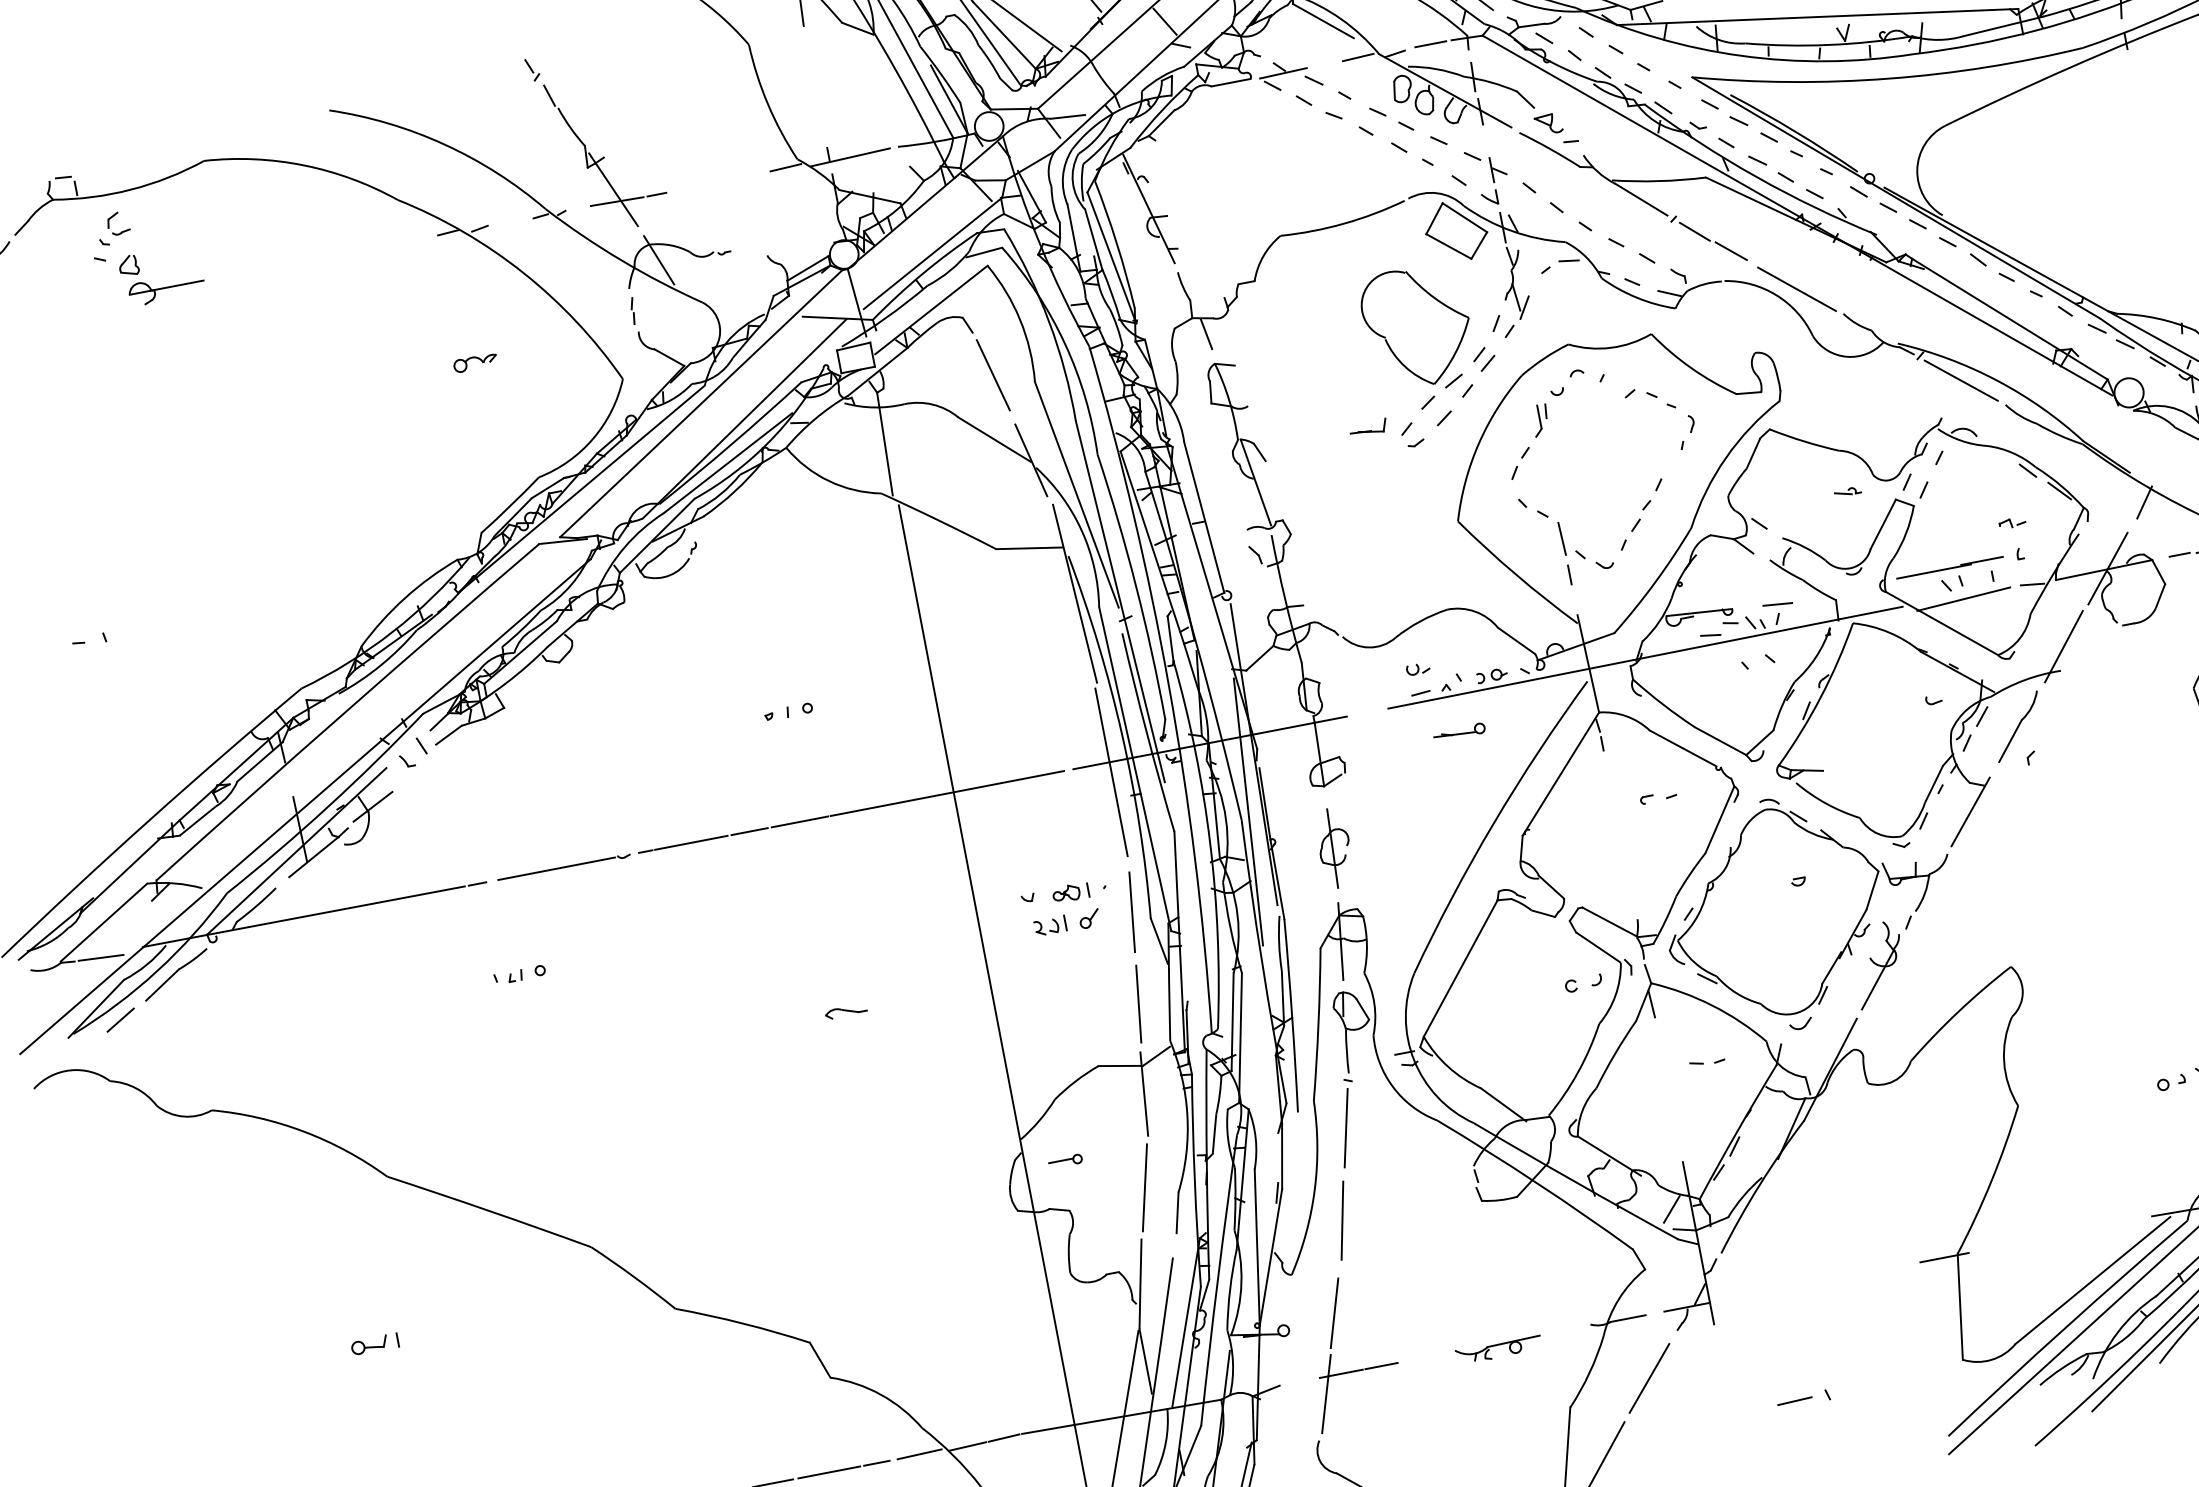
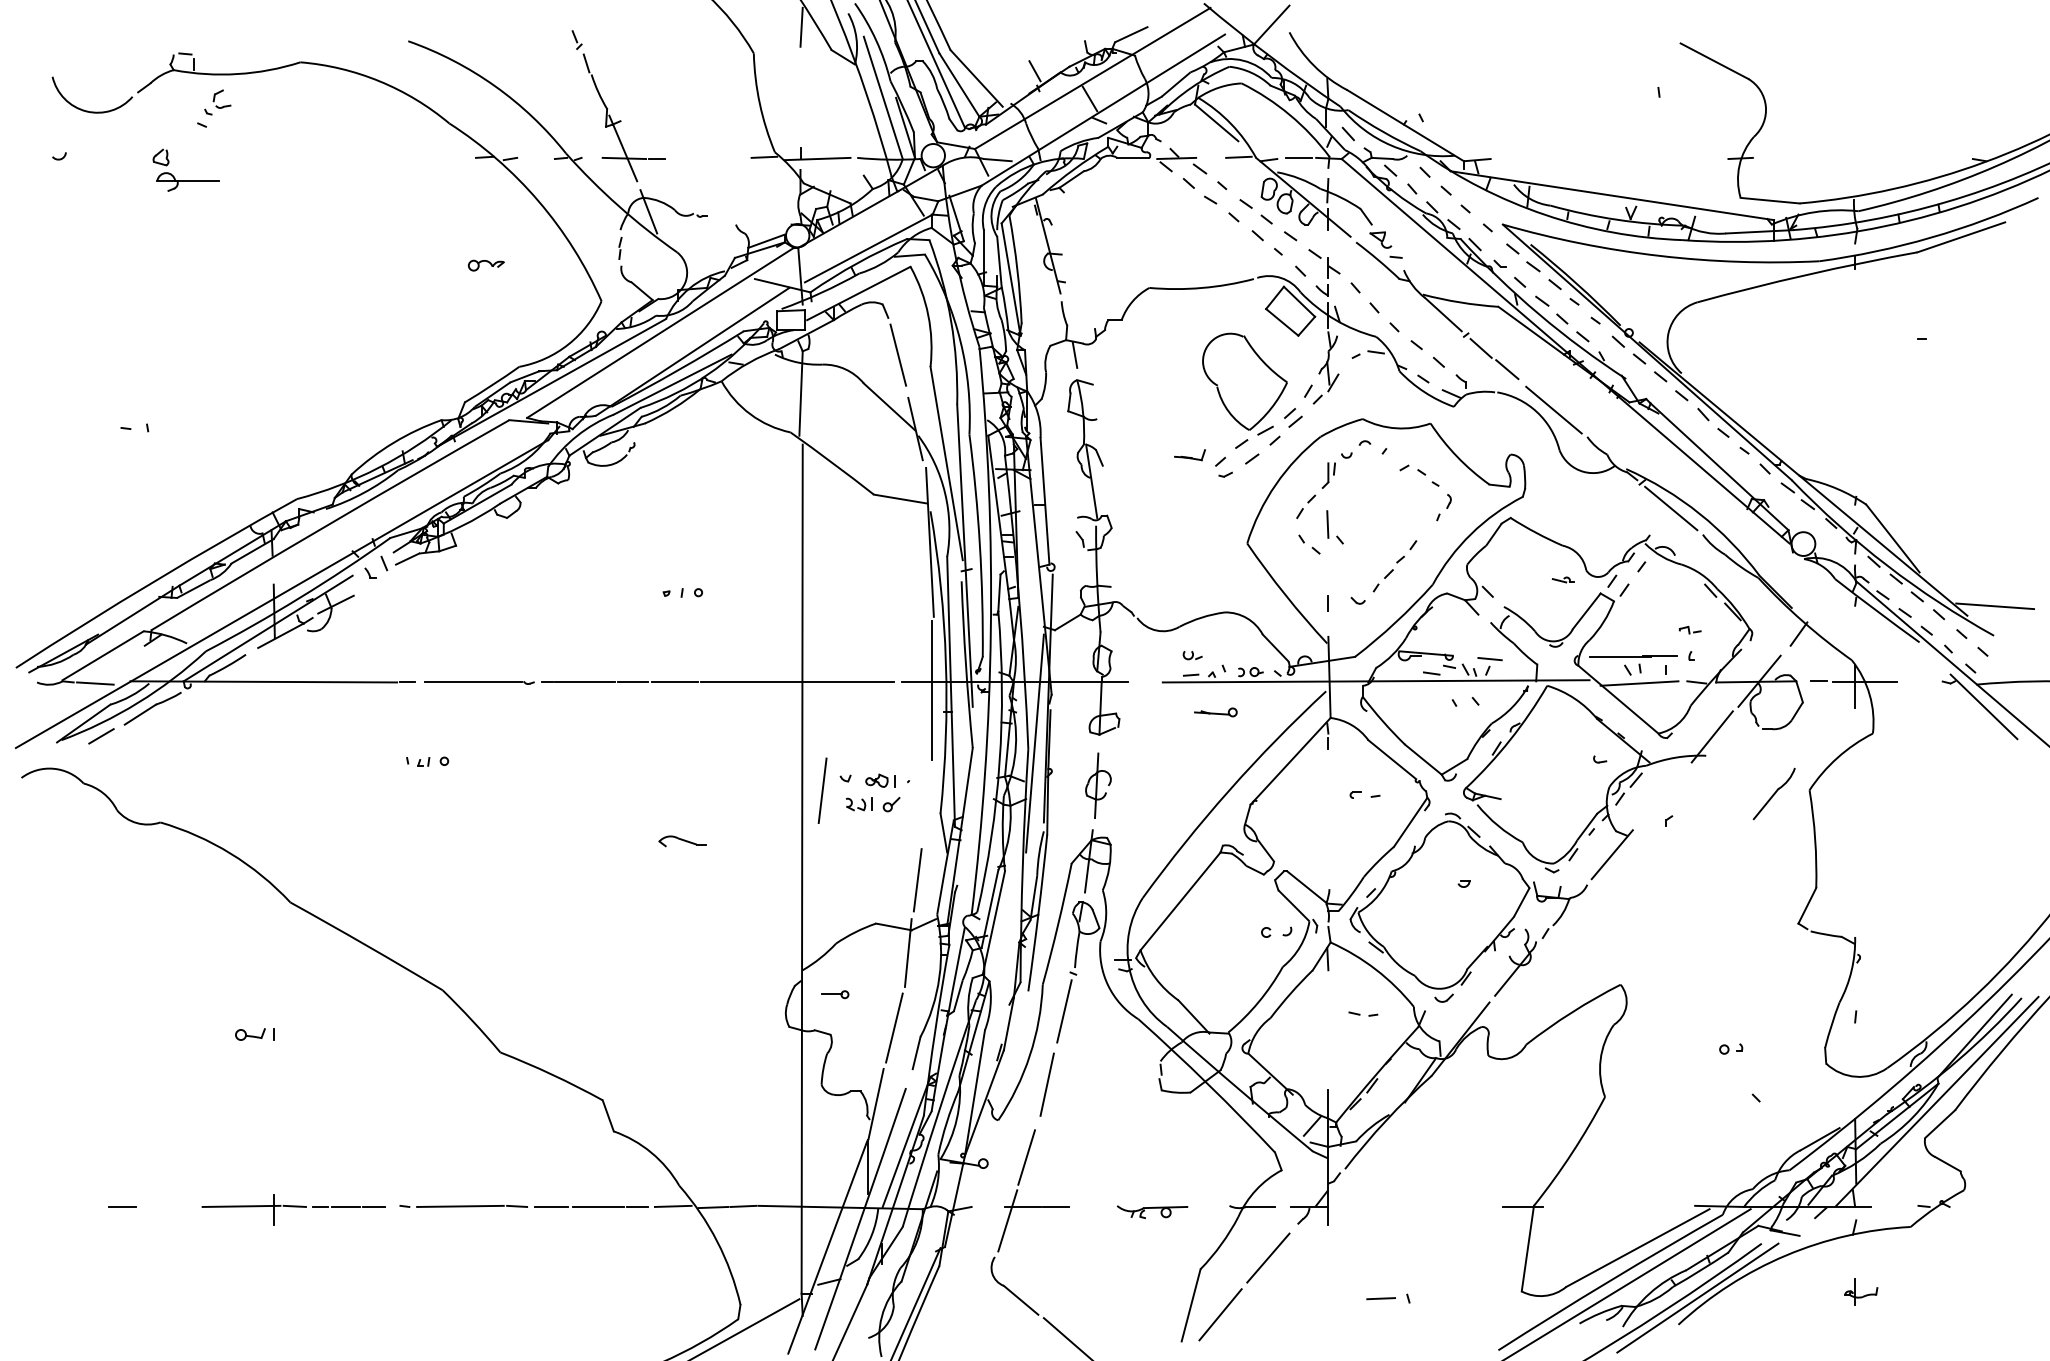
part: (163, 287) -> (185, 180), moved
part: (1570, 540) -> (1334, 527), moved
part: (2016, 726) -> (1773, 793), moved
line: (1131, 911) -> (822, 790), moved
part: (845, 1010) -> (682, 840), size x1.4
part: (2171, 1081) -> (1731, 1048), moved

